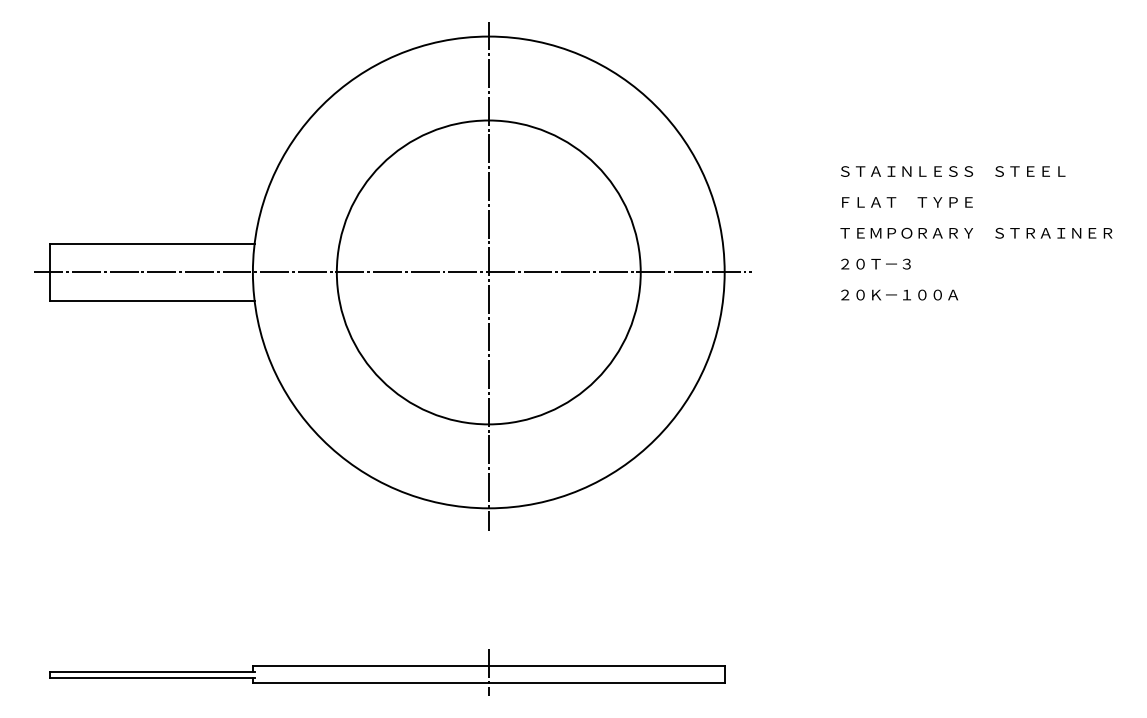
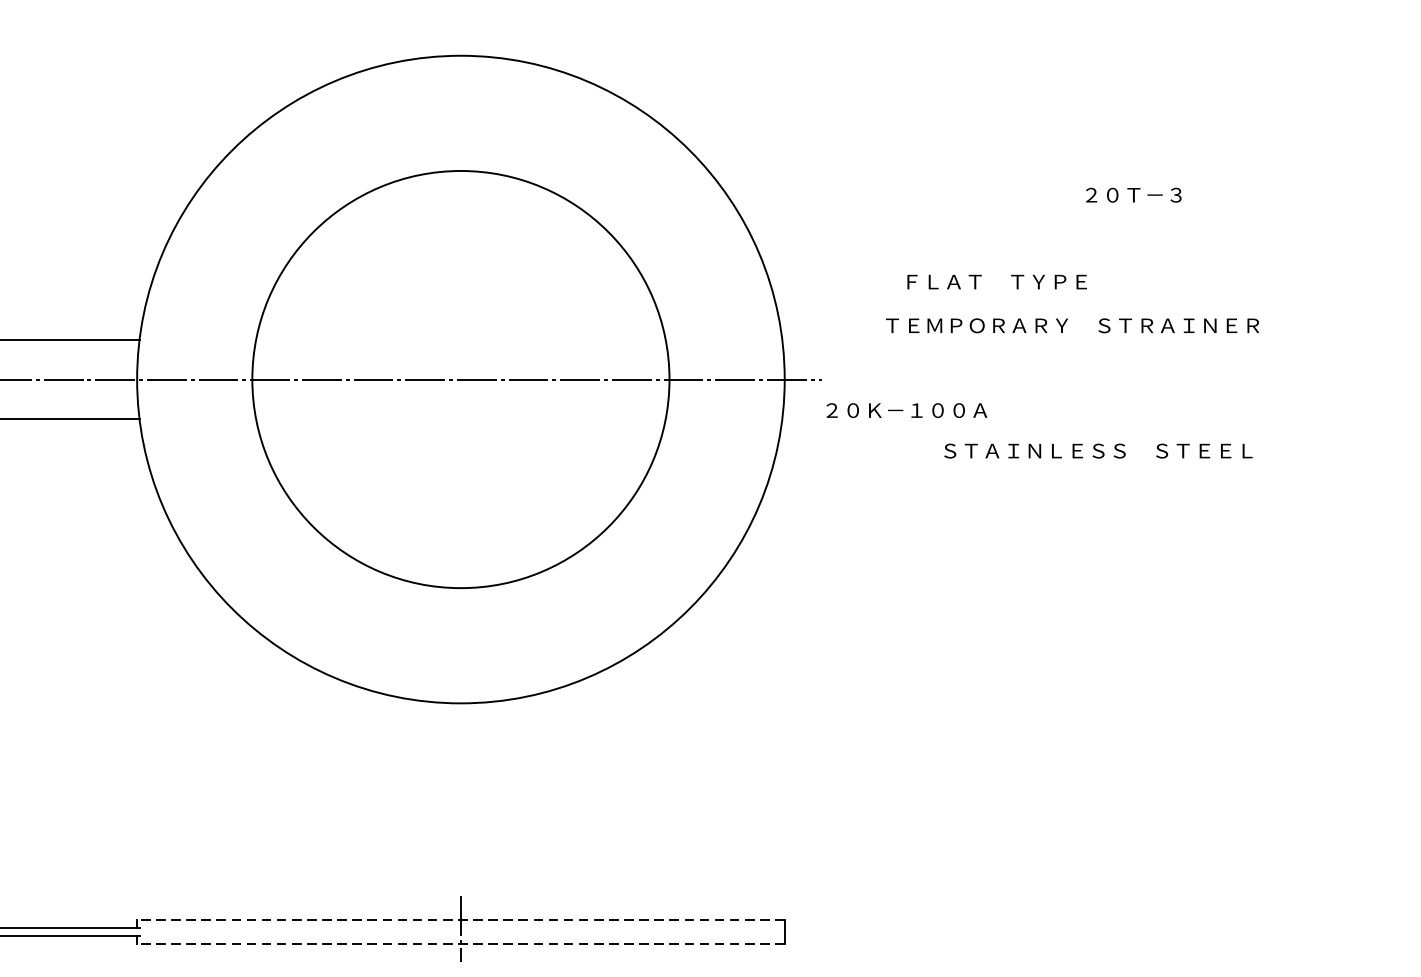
text: (953, 171) -> (1098, 451), moved
text: (907, 202) -> (997, 282), moved
text: (976, 232) -> (1072, 324), moved
text: (875, 263) -> (1133, 194), moved
line: (488, 276) -> (460, 385), removed
text: (899, 294) -> (906, 409), moved
line: (488, 666) -> (460, 920), solid -> dashed
line: (488, 683) -> (460, 943), solid -> dashed

